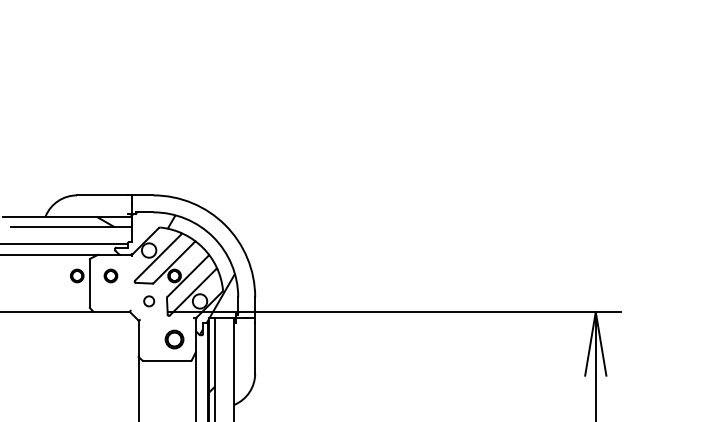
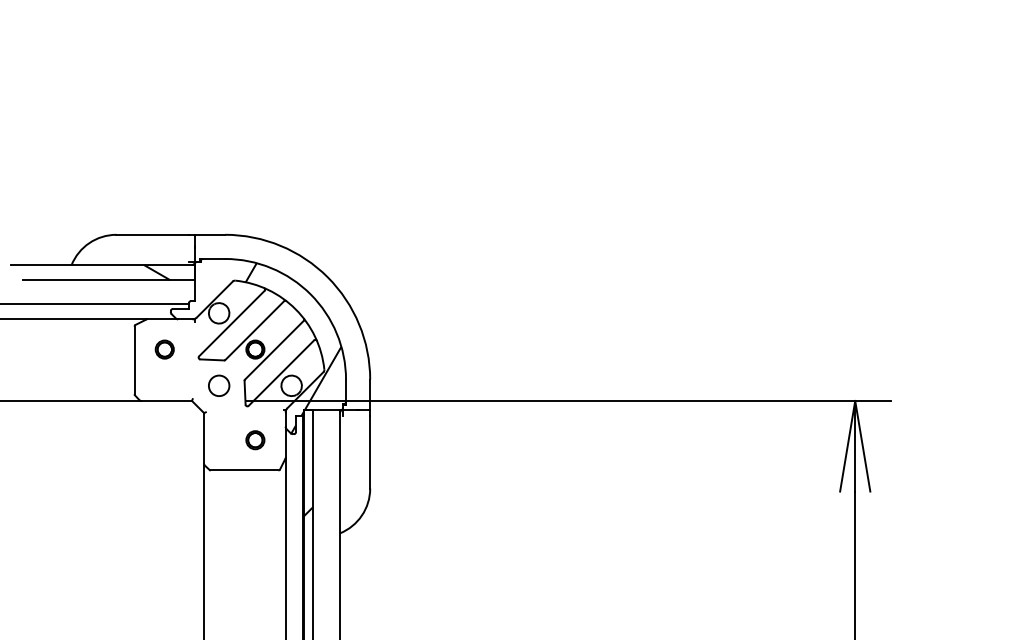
part: (77, 275) -> (116, 349), removed
circle: (149, 301) -> (219, 385), size x1.43
part: (174, 339) -> (255, 440), size x0.71

